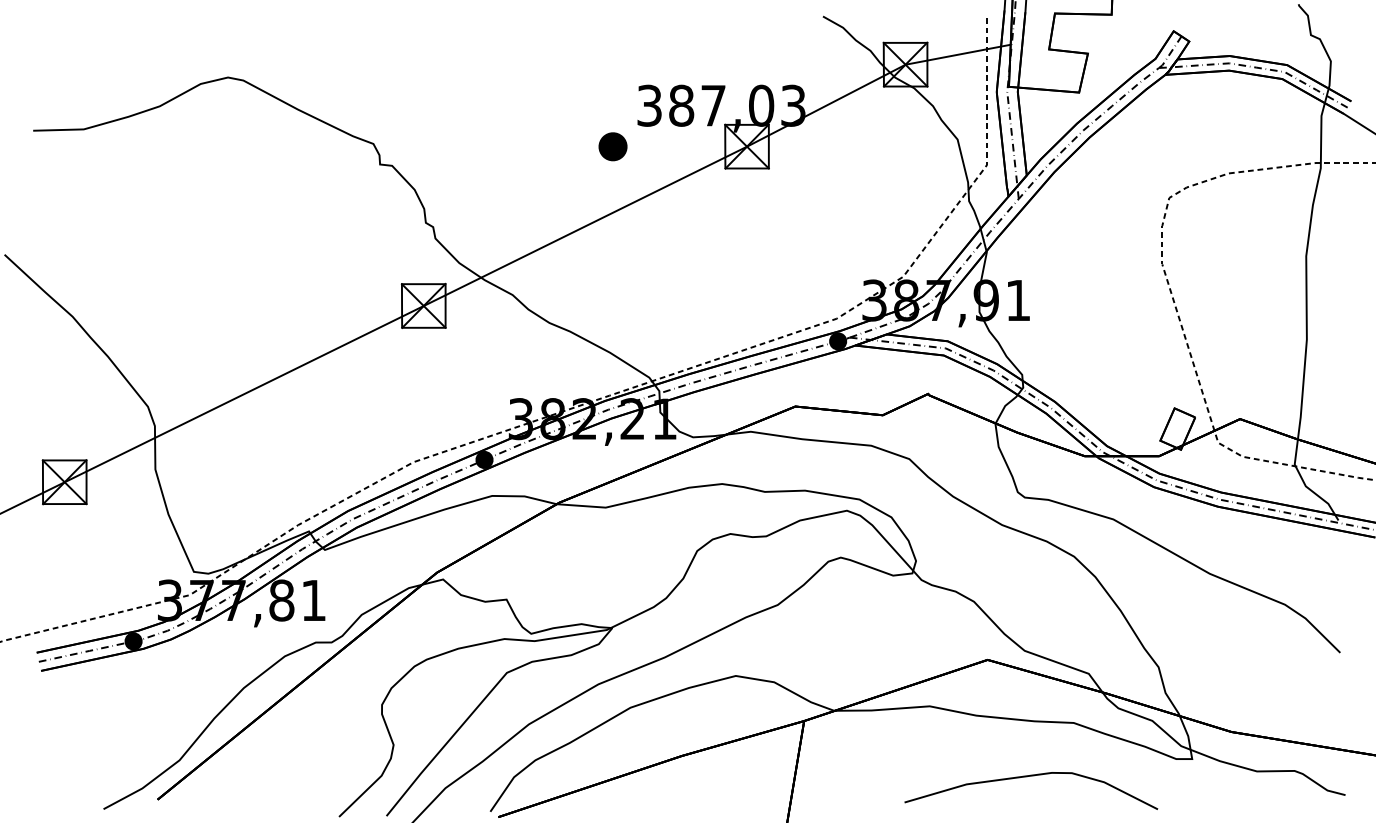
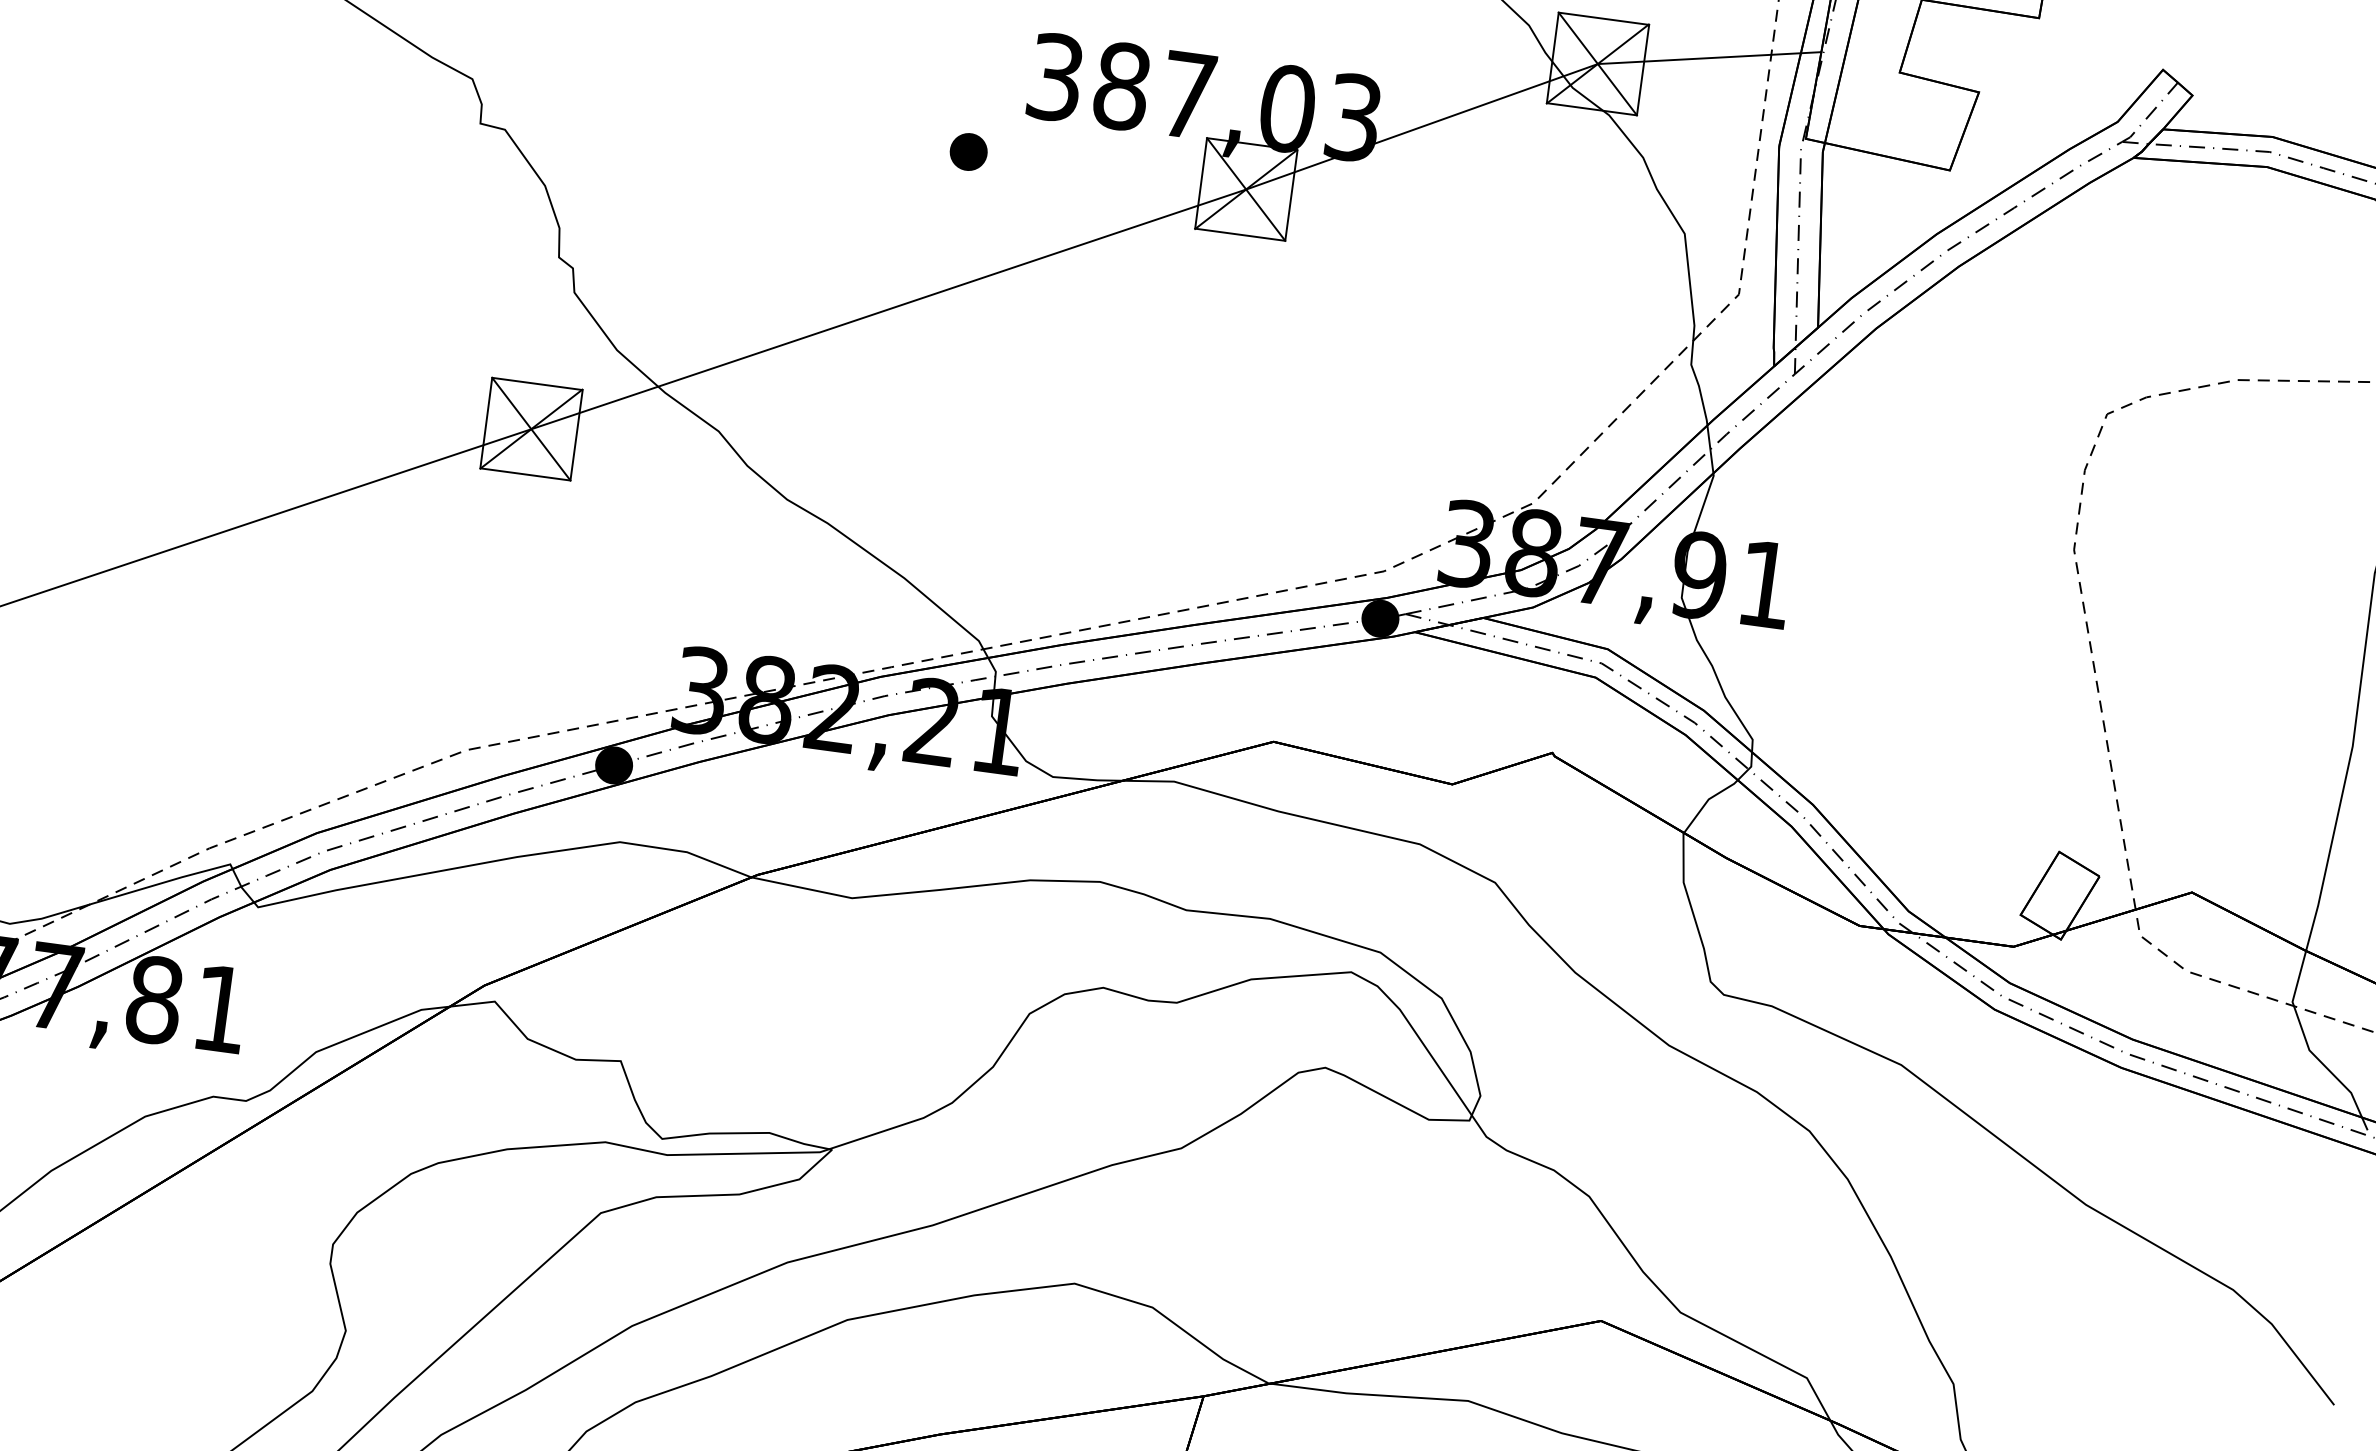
part: (613, 146) -> (969, 151), size x0.62

